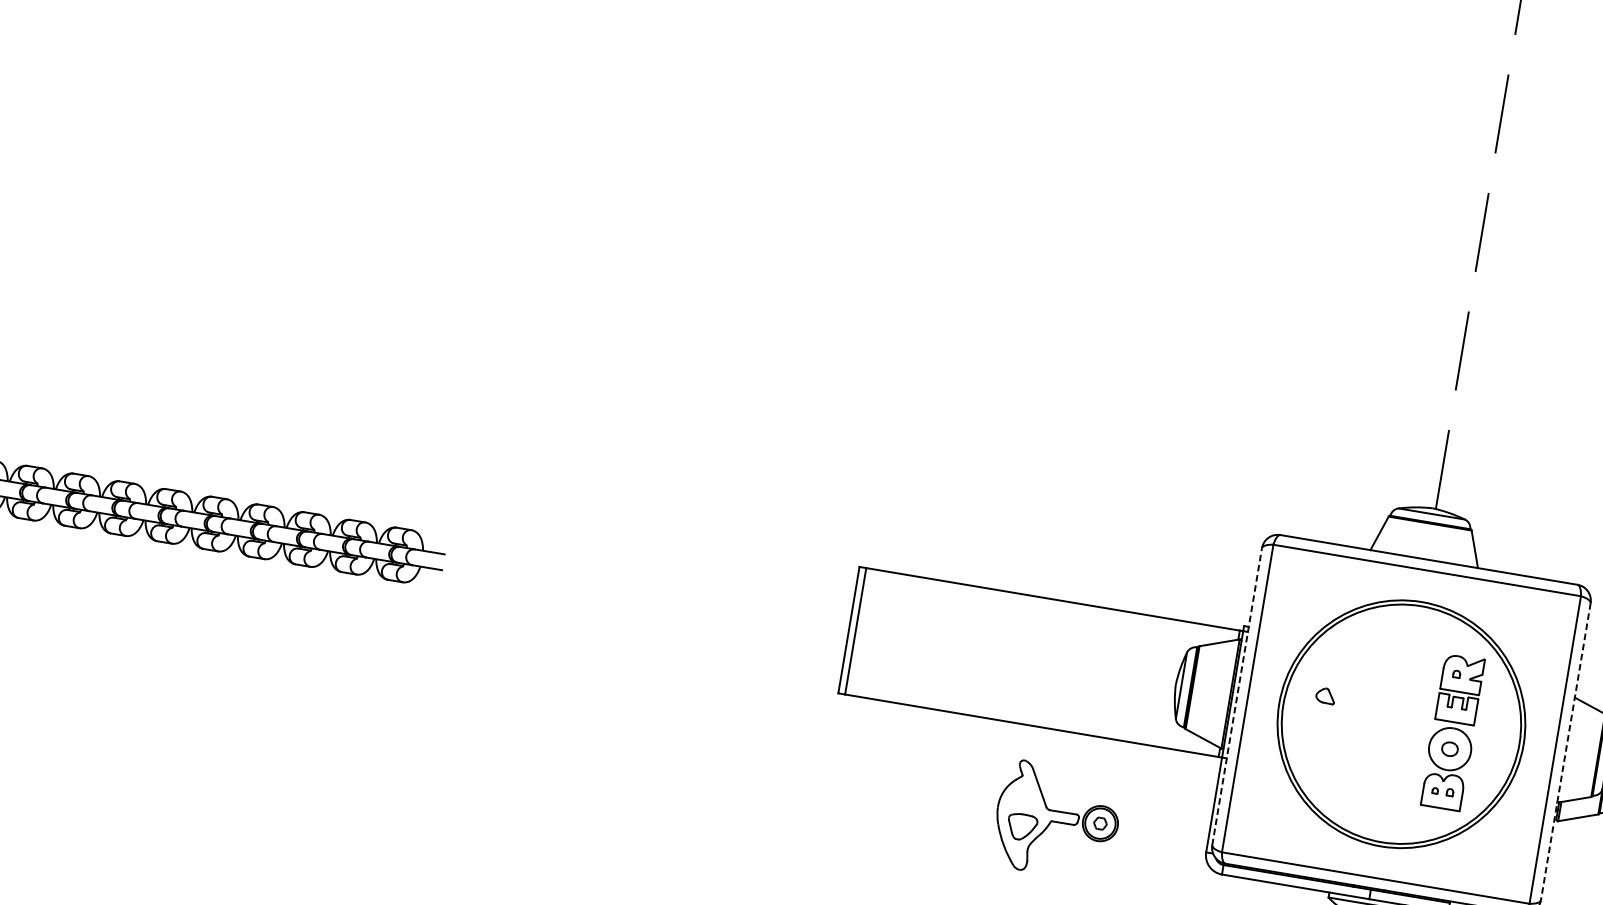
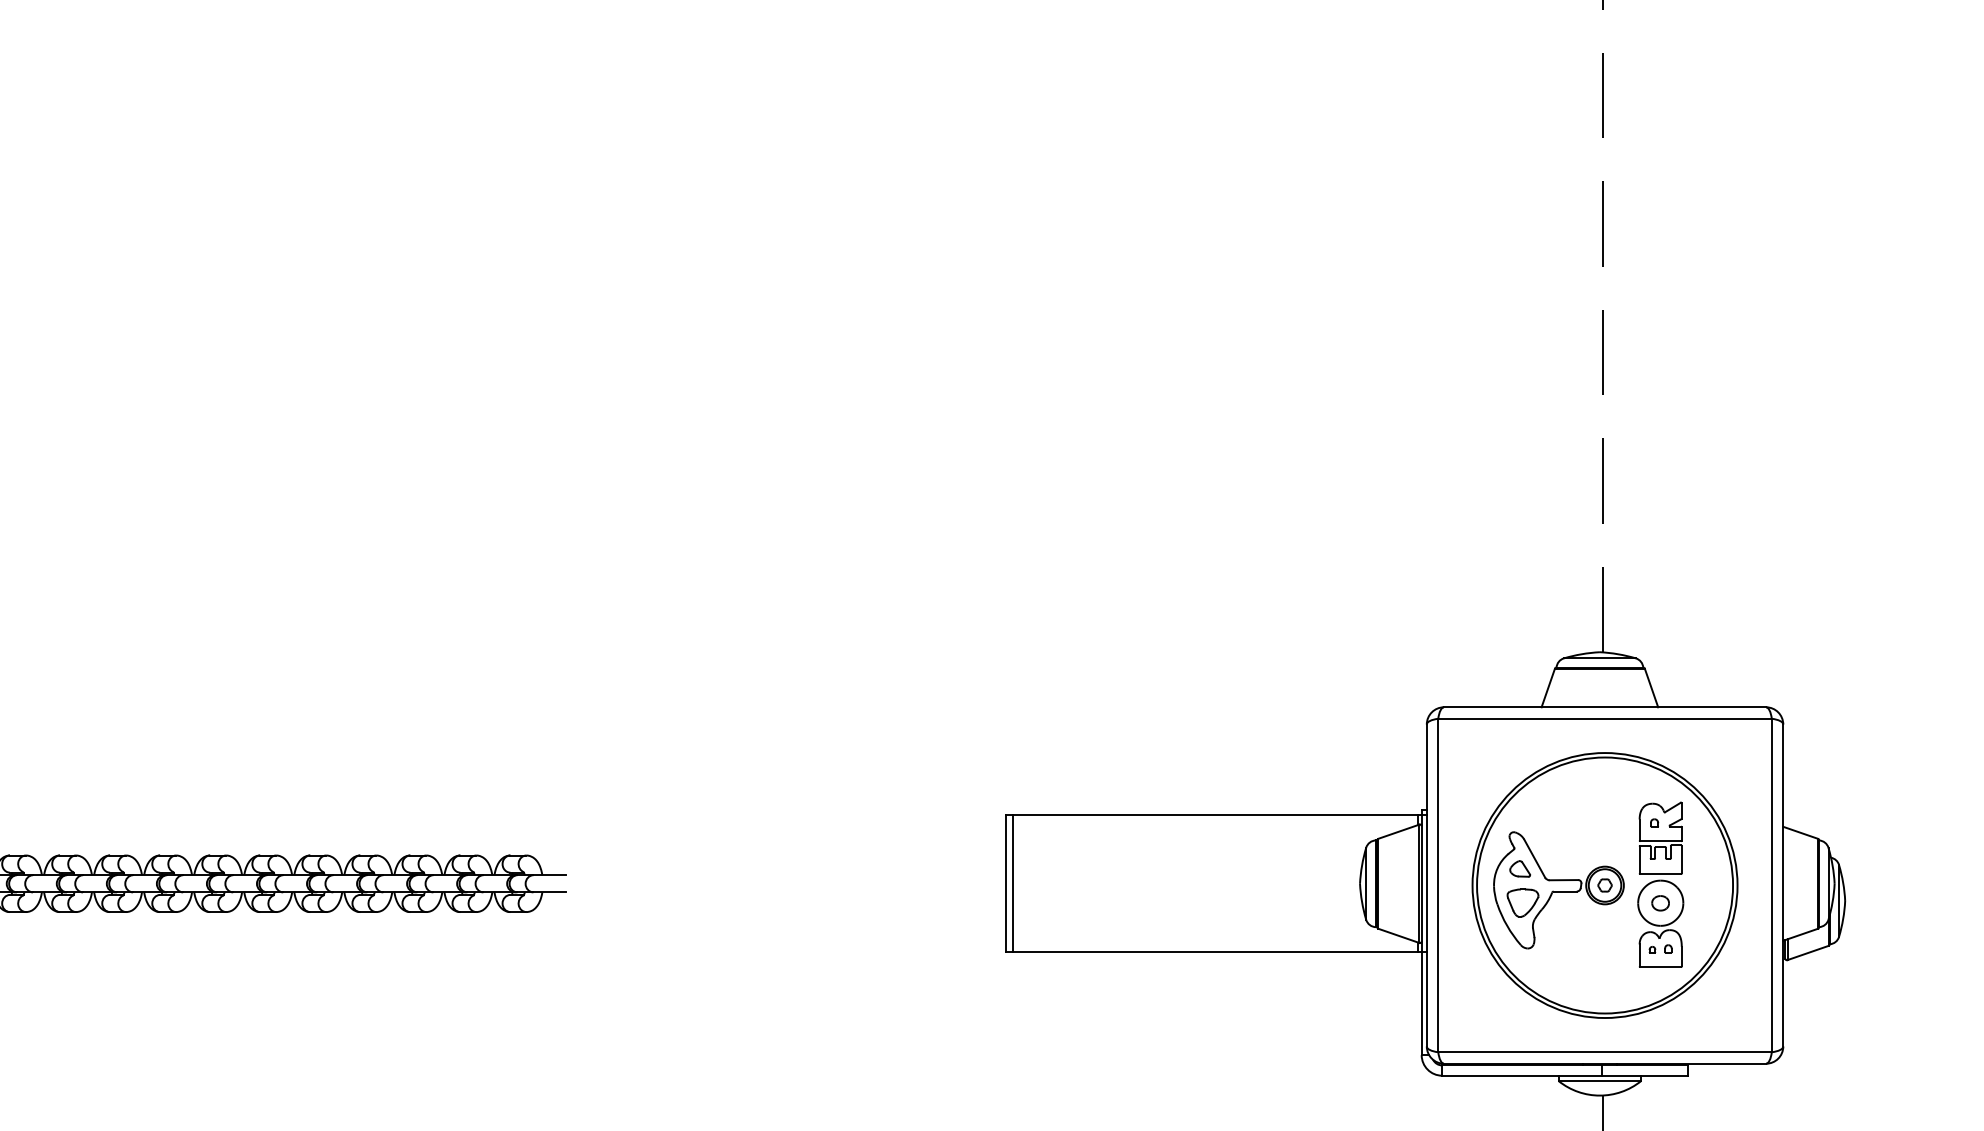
line: (1236, 696) -> (1426, 885), dashed -> solid
line: (1565, 752) -> (1783, 886), dashed -> solid
part: (1056, 821) -> (1558, 890), moved

